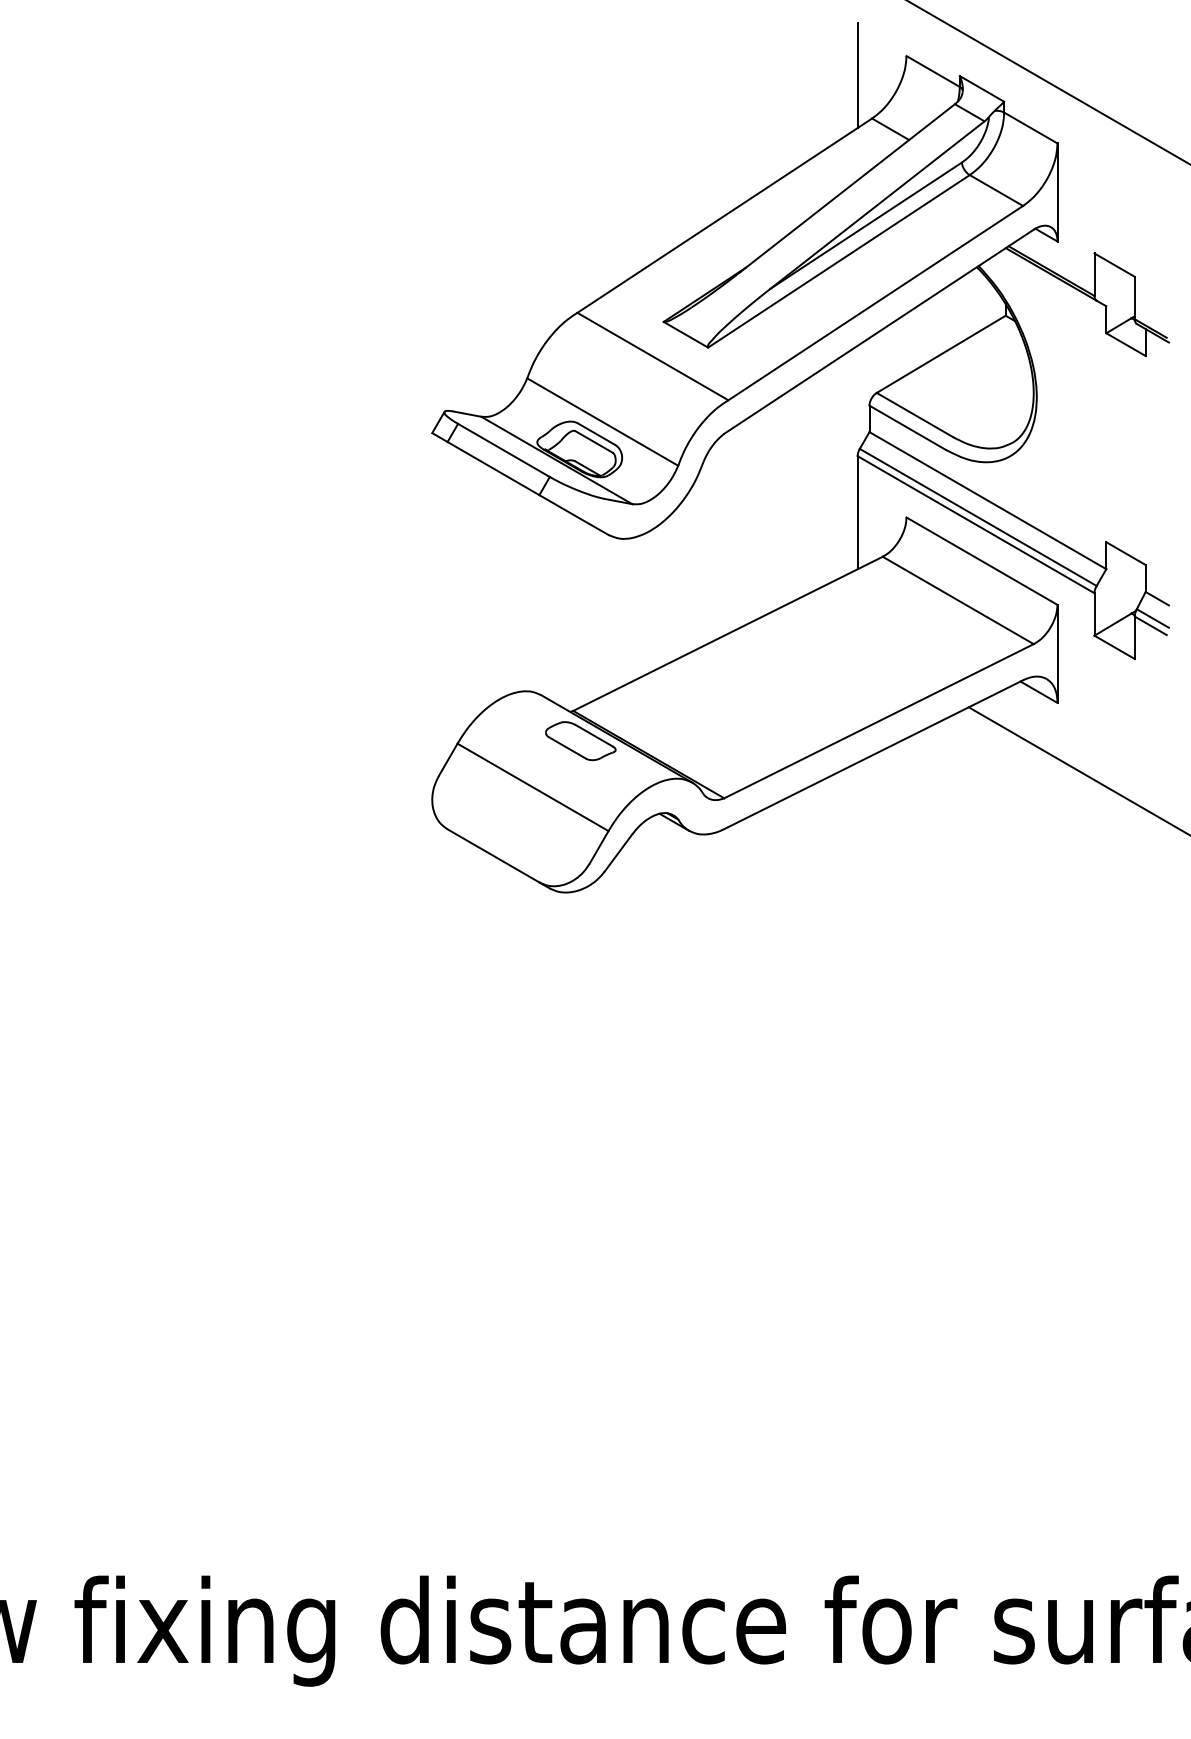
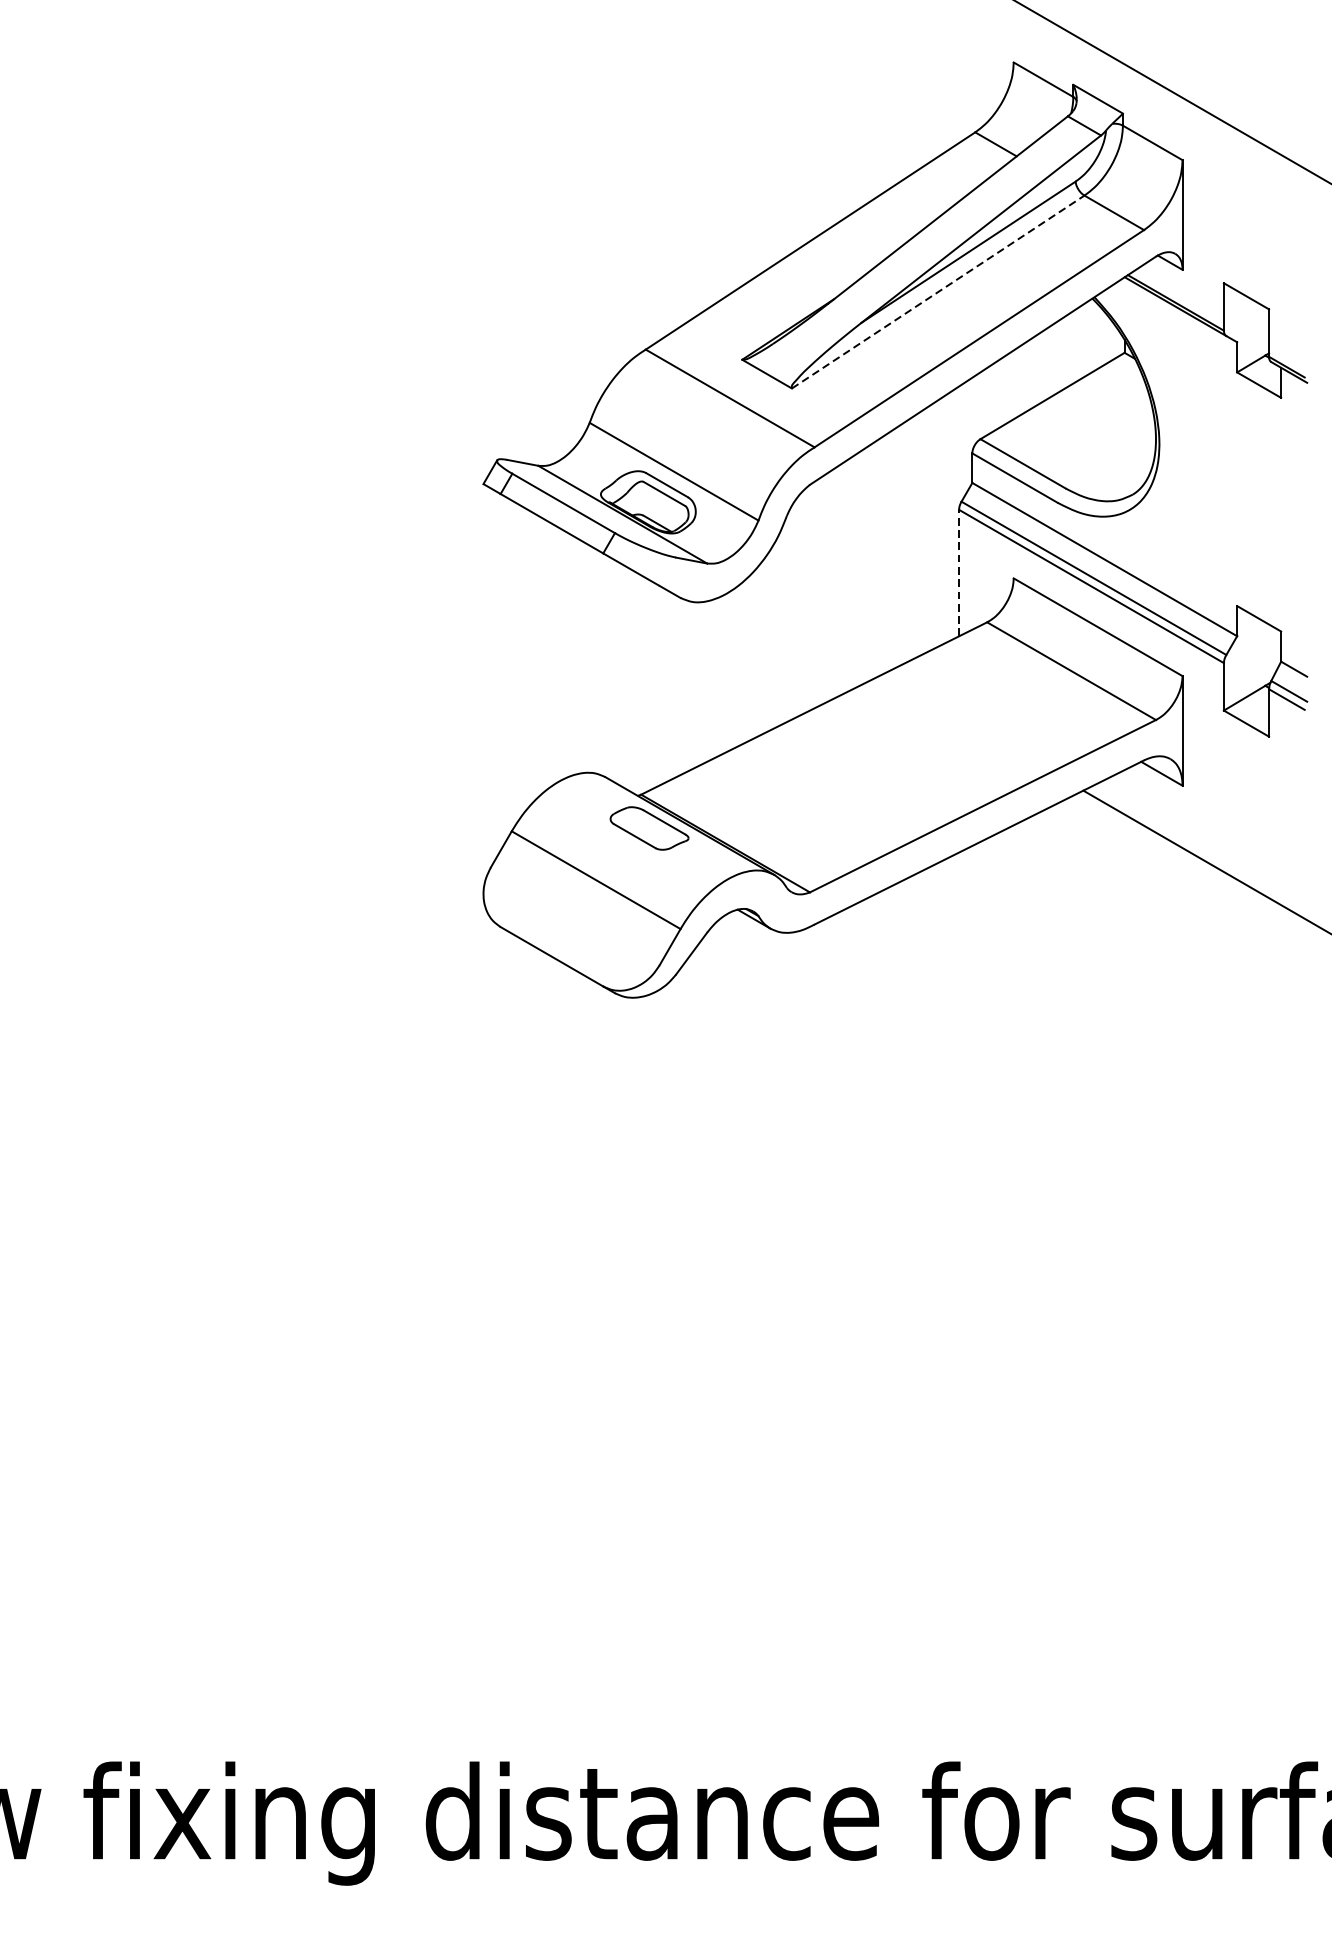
line: (857, 75) -> (958, 84), removed
line: (838, 261) -> (937, 292), solid -> dashed
line: (857, 512) -> (958, 572), solid -> dashed

